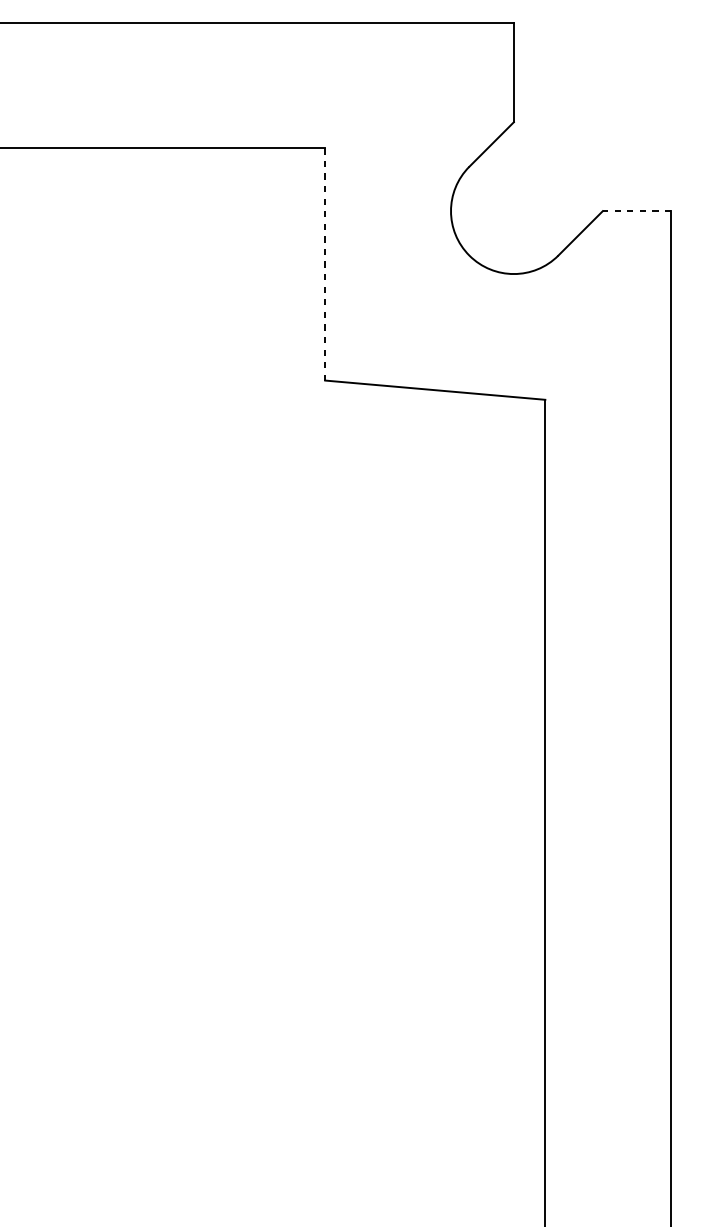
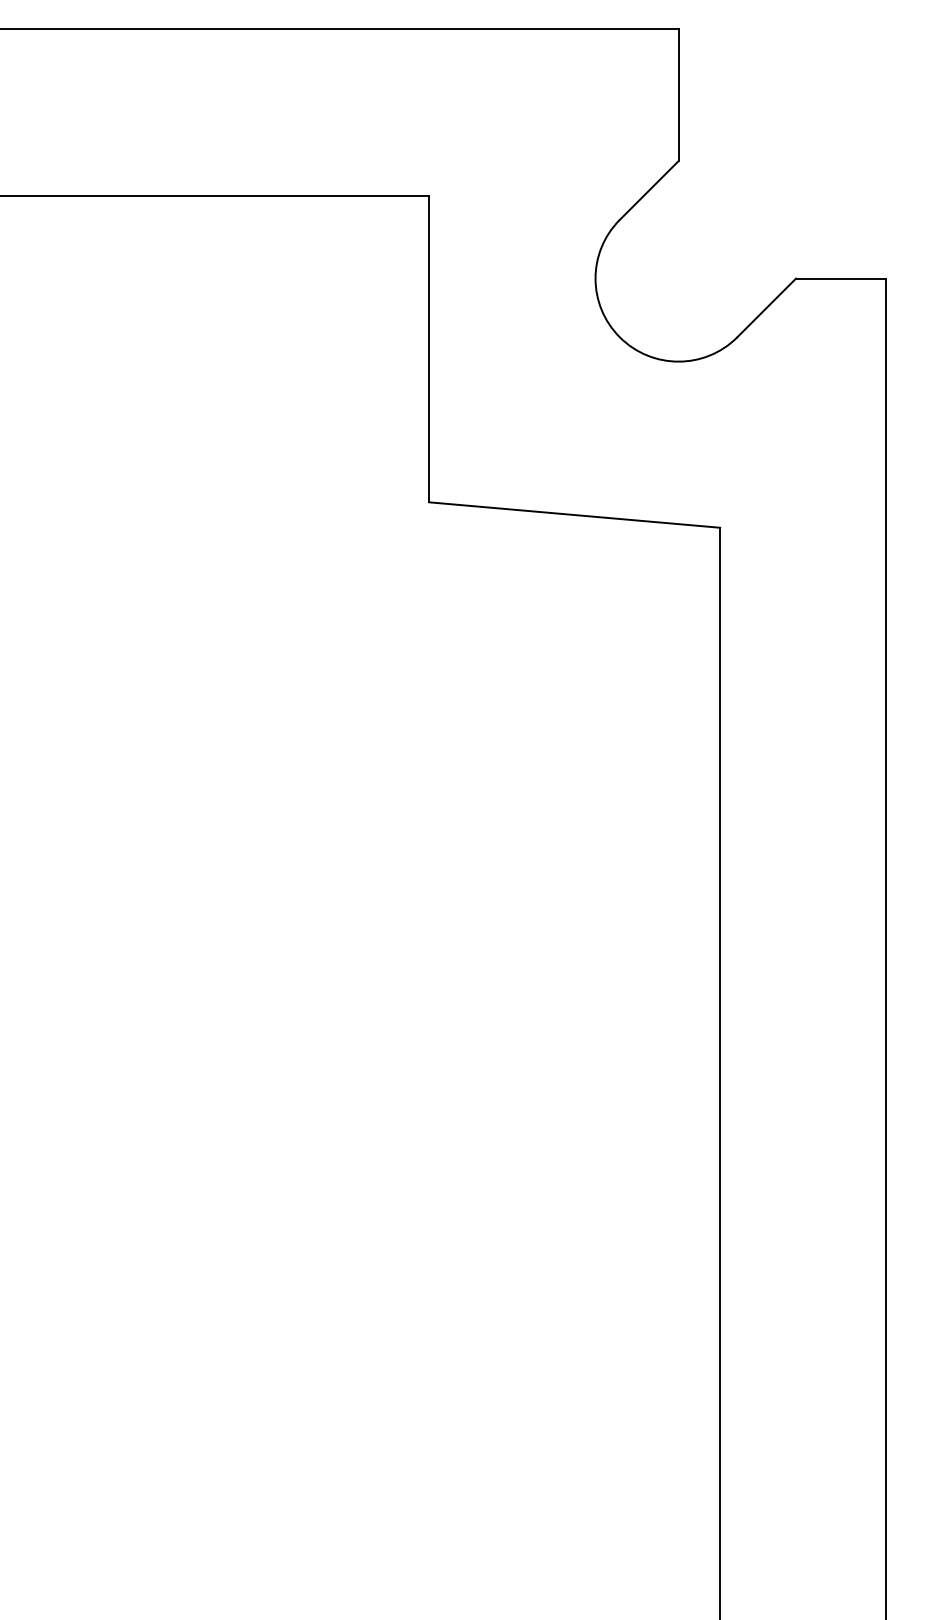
line: (636, 211) -> (840, 278), dashed -> solid
line: (325, 264) -> (429, 349), dashed -> solid

